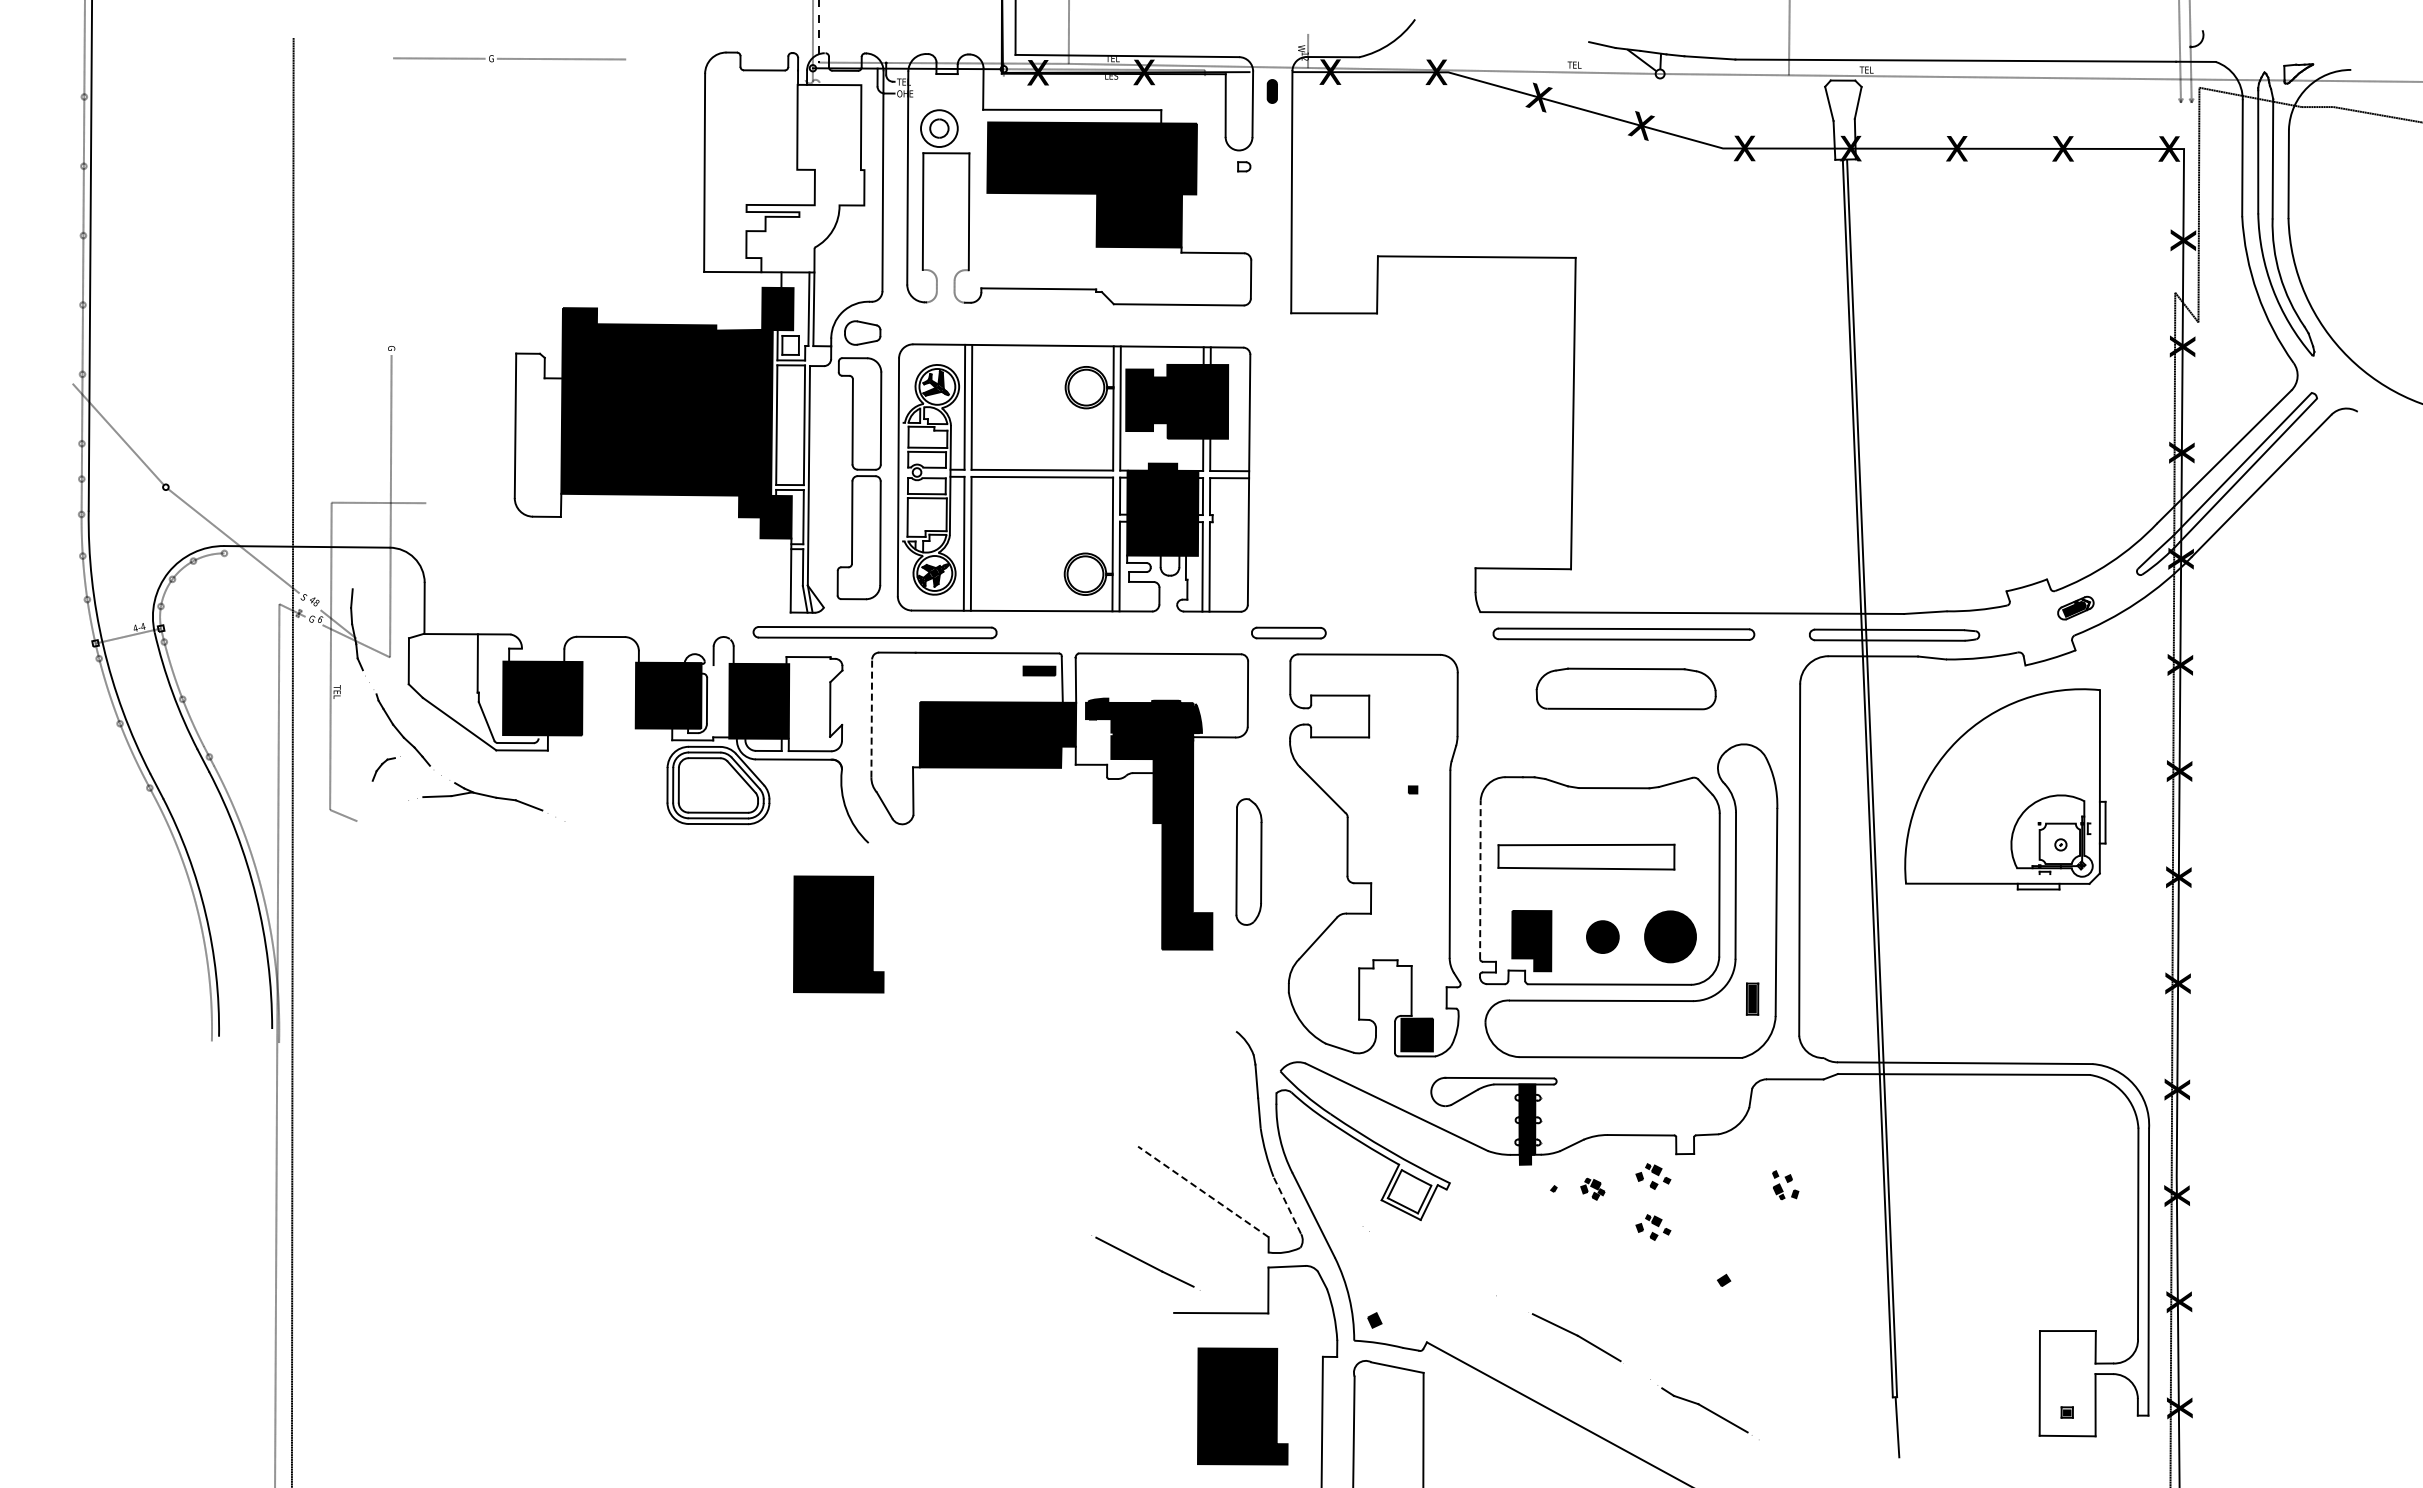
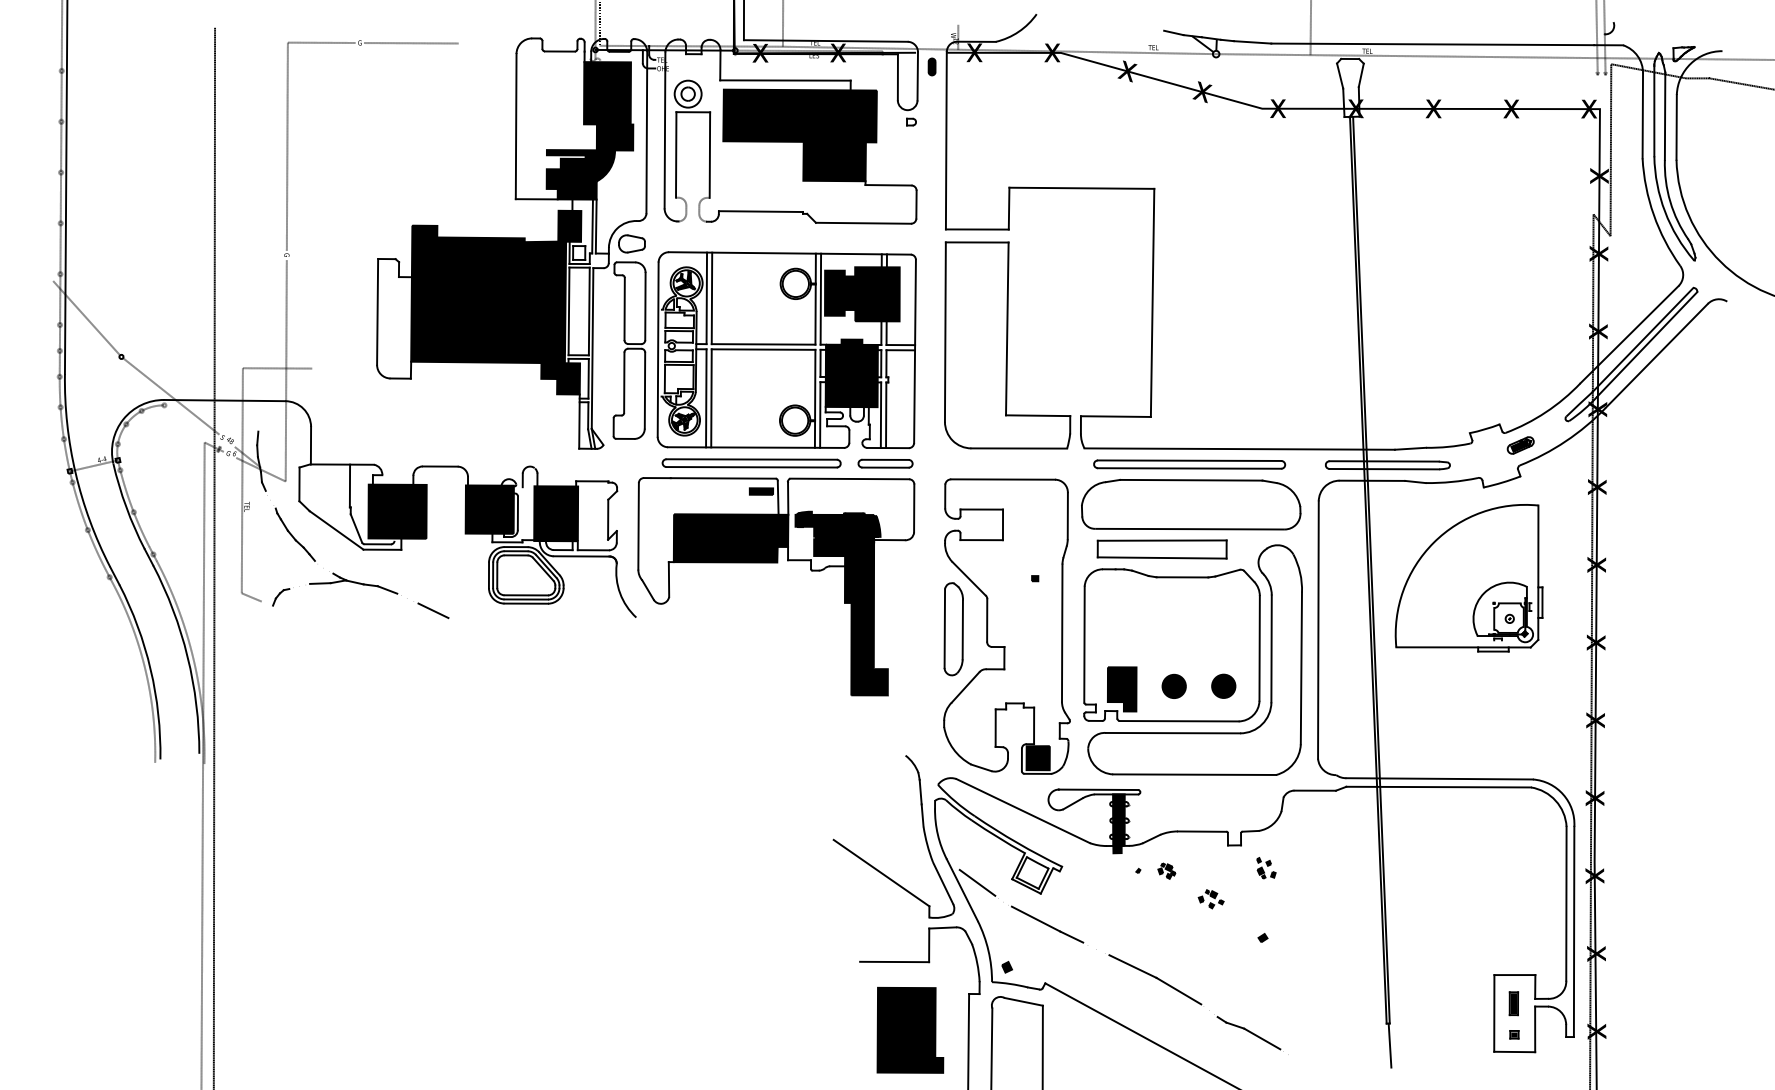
fill: (805, 178) -> (590, 130), added
line: (392, 200) -> (287, 146), added
part: (1375, 471) -> (1007, 345), added
part: (874, 632) -> (751, 463), moved
part: (1288, 632) -> (885, 463), moved
part: (1626, 688) -> (1191, 504), size x1.67
line: (871, 718) -> (638, 526), dashed -> solid
part: (385, 768) -> (282, 596), moved
line: (591, 833) -> (433, 610), added
part: (1586, 856) -> (1162, 549), moved
part: (1248, 861) -> (953, 628), moved
line: (1480, 879) -> (1084, 644), dashed -> solid
part: (838, 934) -> (614, 684), removed
part: (1670, 936) -> (1223, 686), size x0.62
part: (1752, 998) -> (1513, 1003), moved
part: (1653, 1176) -> (1211, 861), removed
part: (1785, 1185) -> (1266, 868), moved
line: (1202, 1191) -> (880, 872), dashed -> solid
line: (1334, 1204) -> (977, 882), added
line: (1287, 1206) -> (943, 883), dashed -> solid
line: (1145, 1262) -> (1047, 924), moved
part: (1575, 1337) -> (1154, 979), size x1.43

